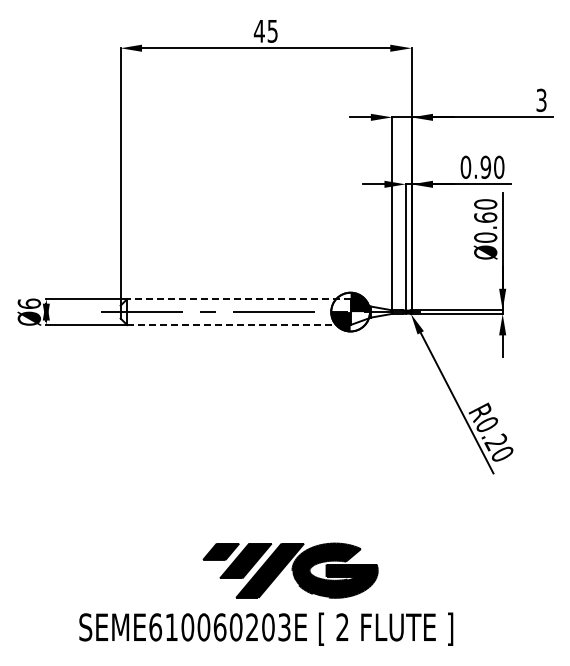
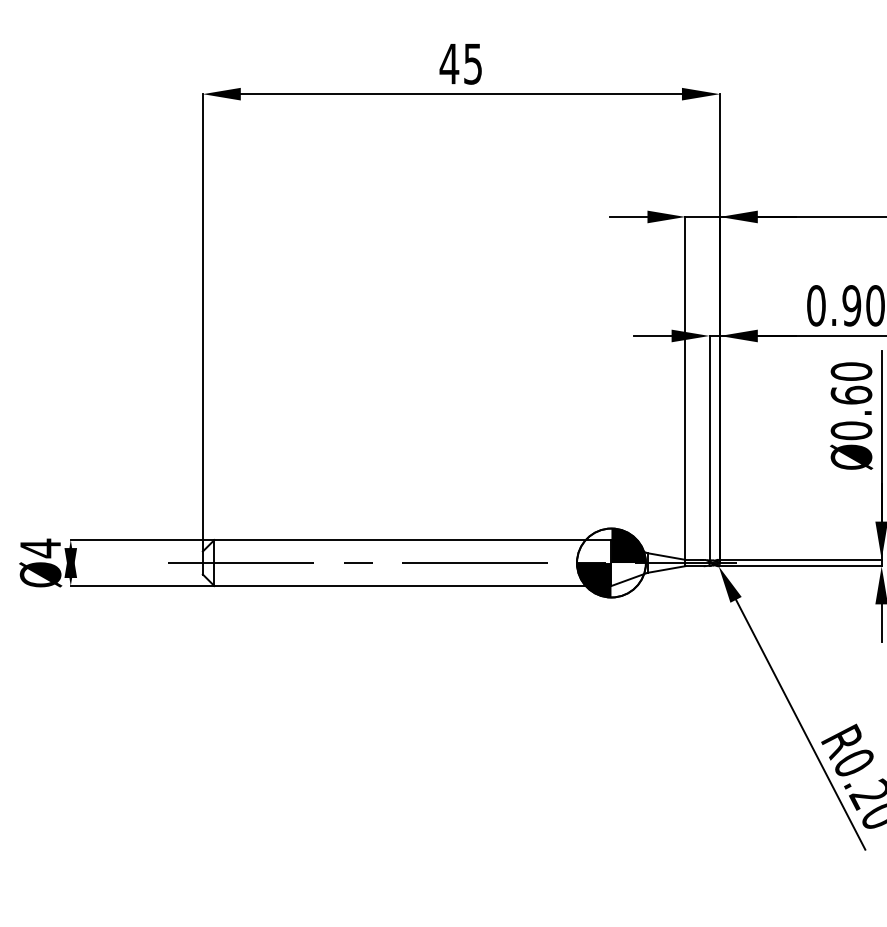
line: (238, 299) -> (412, 540), dashed -> solid
text: (29, 303) -> (40, 547), Ø6 -> Ø4
line: (238, 325) -> (412, 586), dashed -> solid

